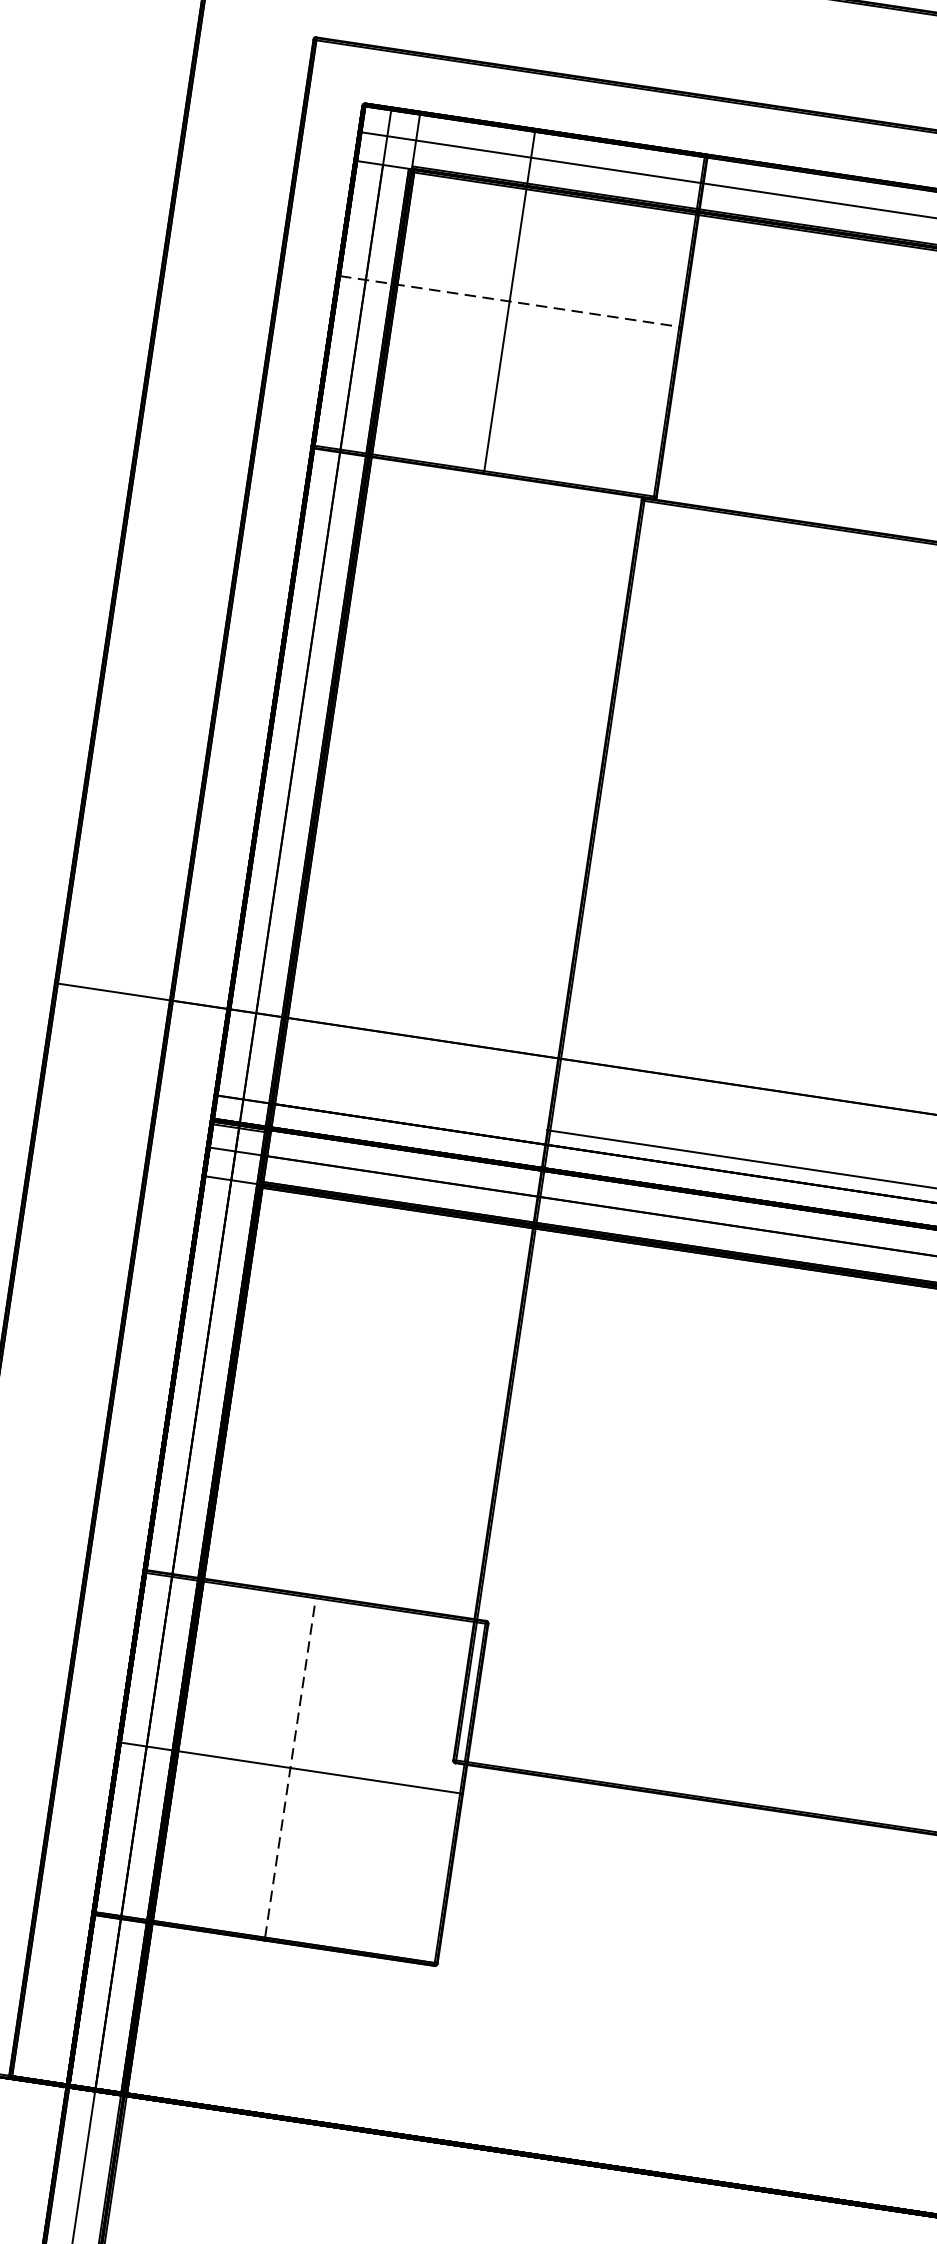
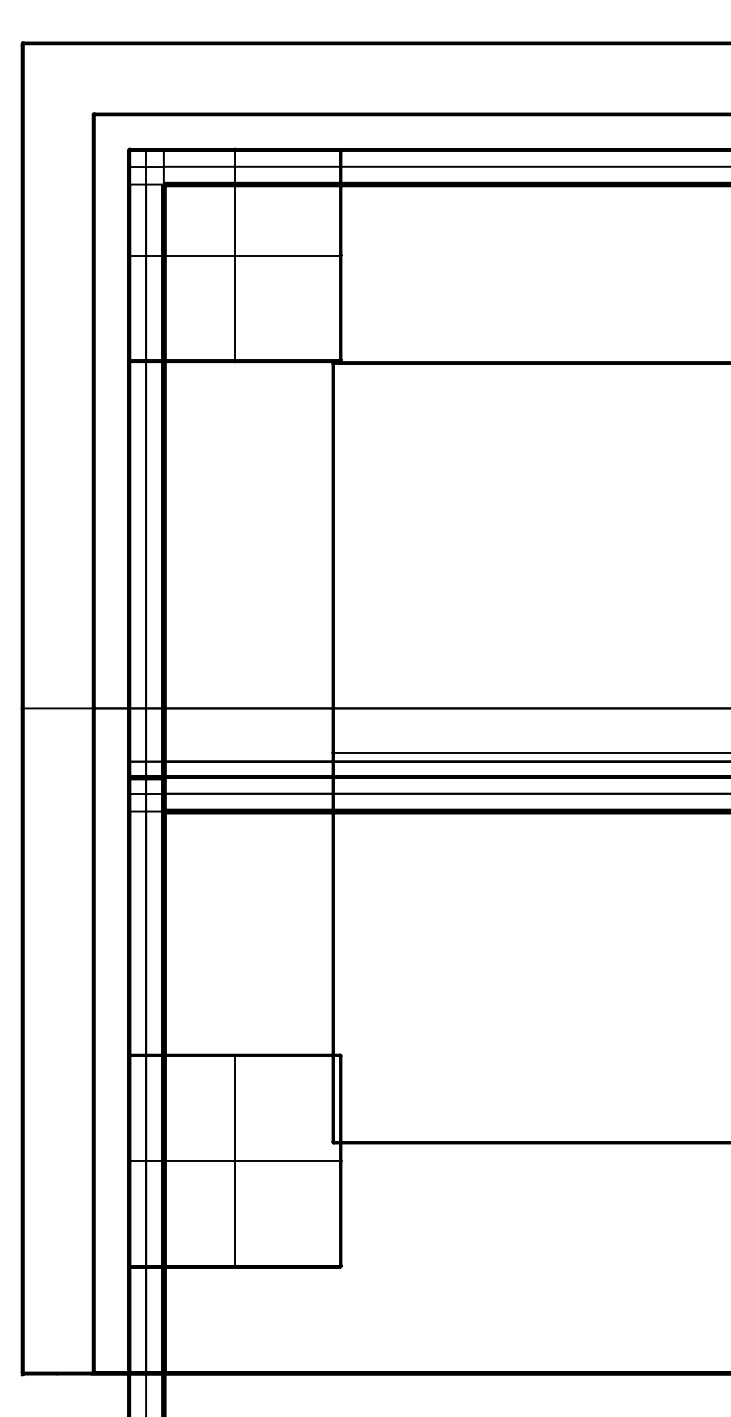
line: (509, 301) -> (234, 255), dashed -> solid
line: (289, 1768) -> (234, 1161), dashed -> solid

